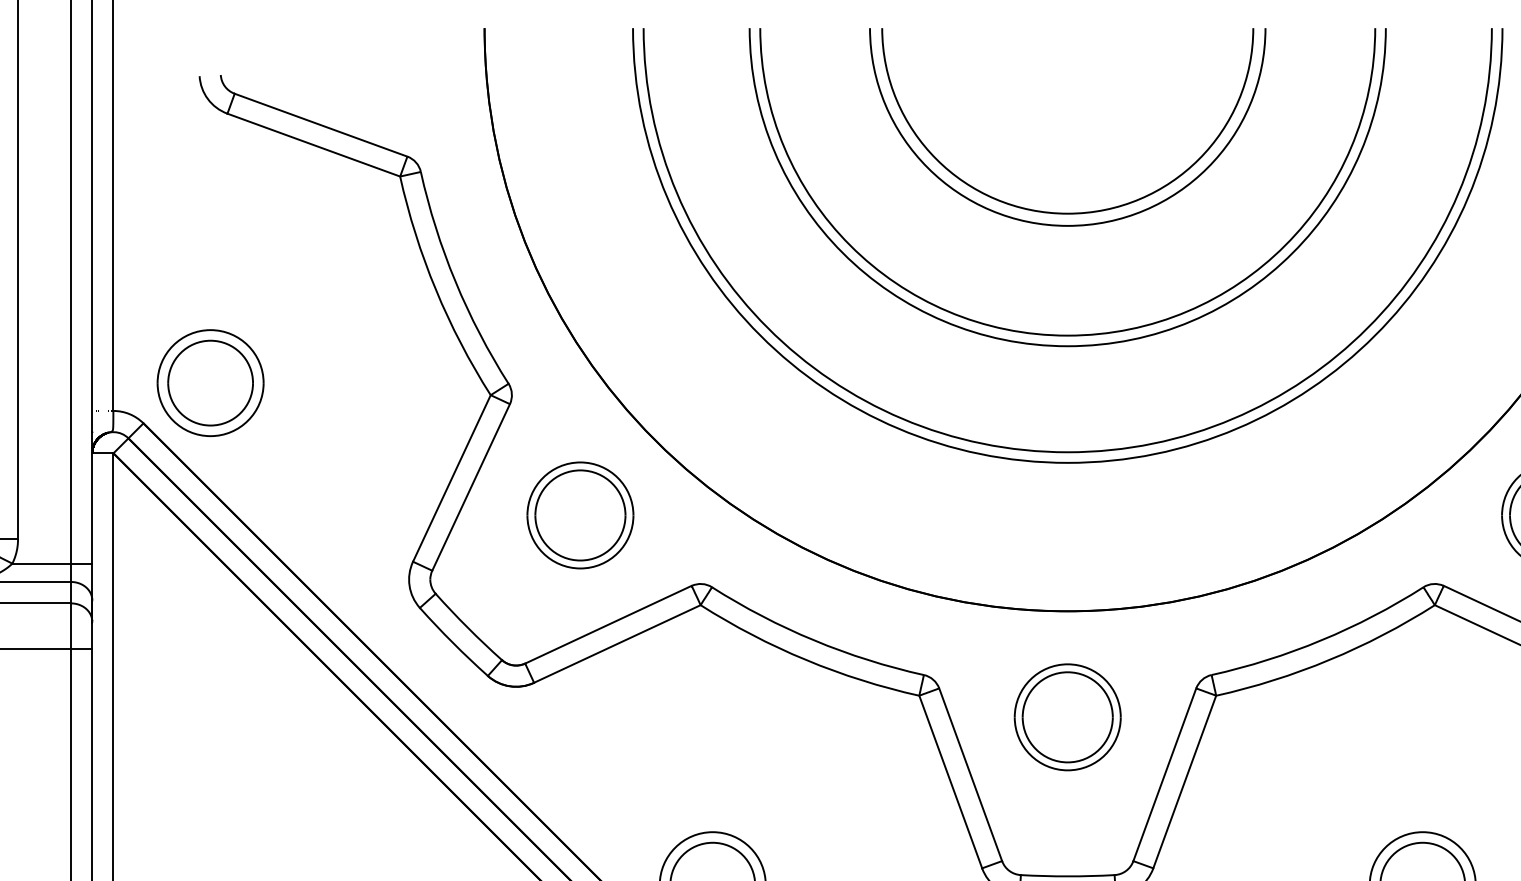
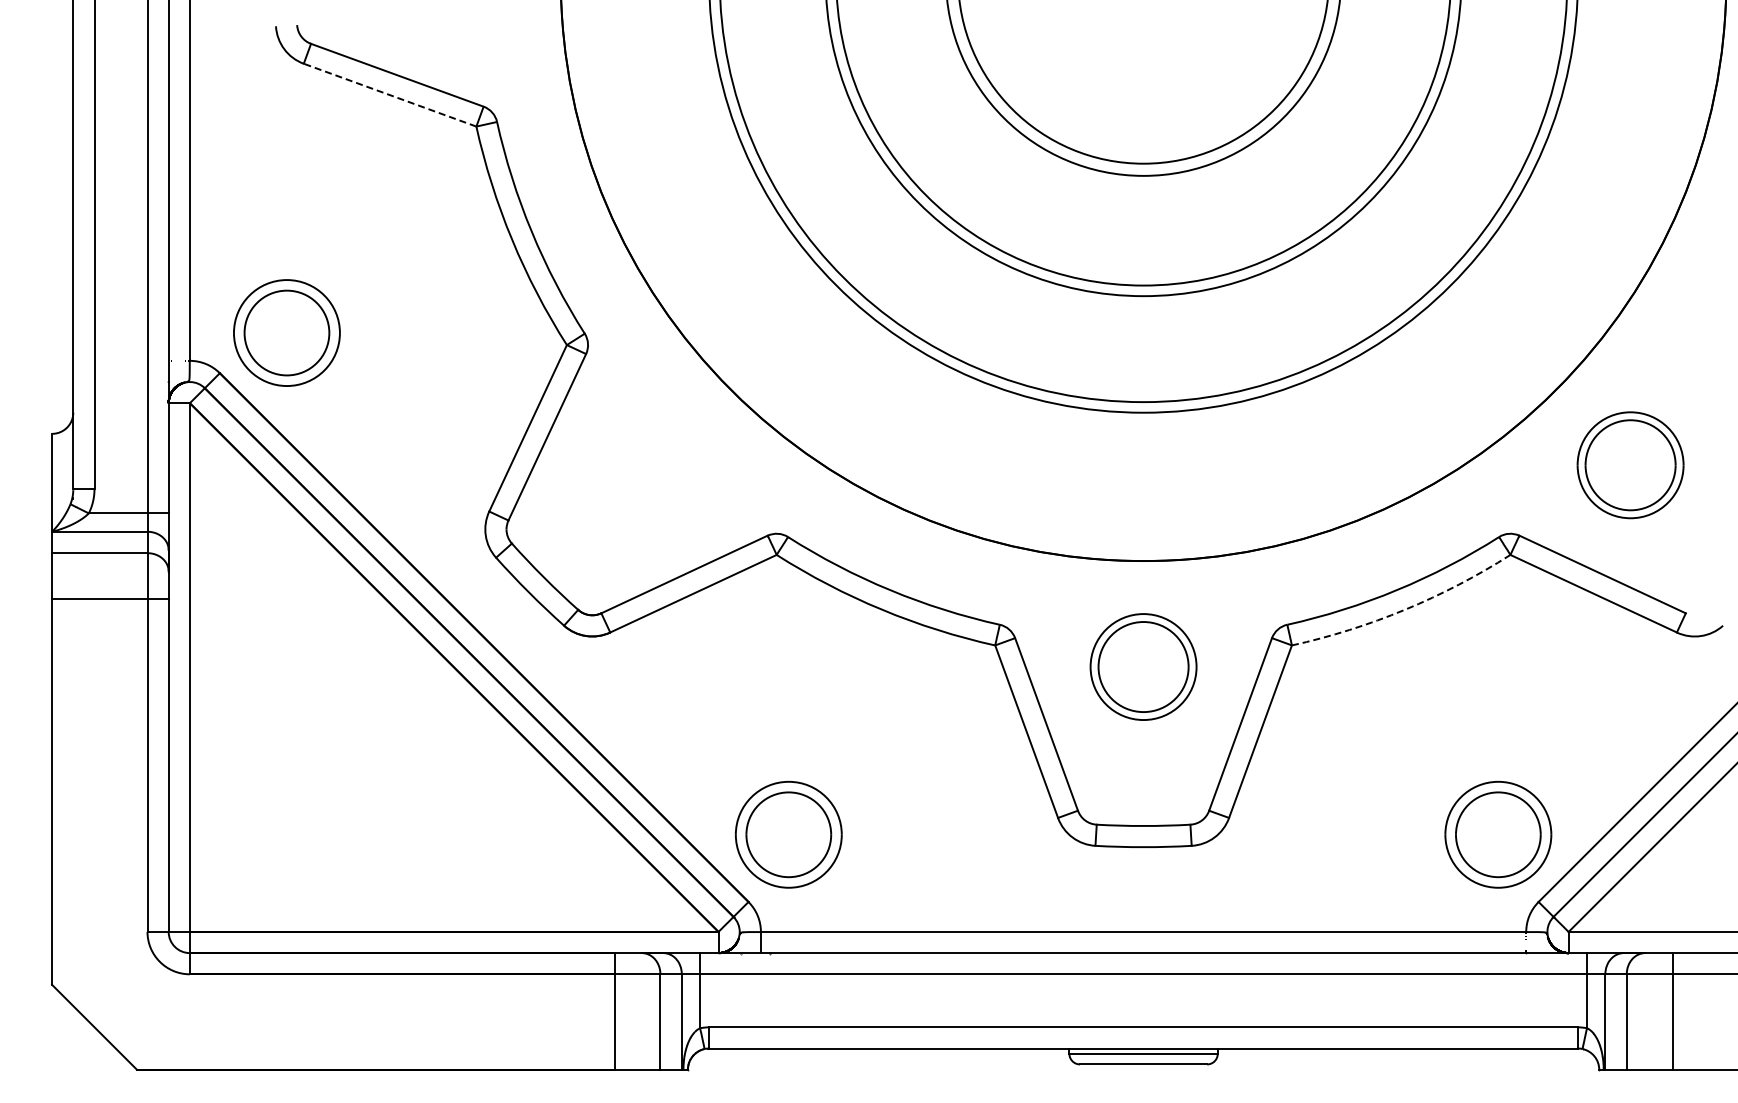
line: (314, 145) -> (390, 95), solid -> dashed
part: (580, 515) -> (656, 465), removed
arc: (1329, 659) -> (1405, 609), solid -> dashed

